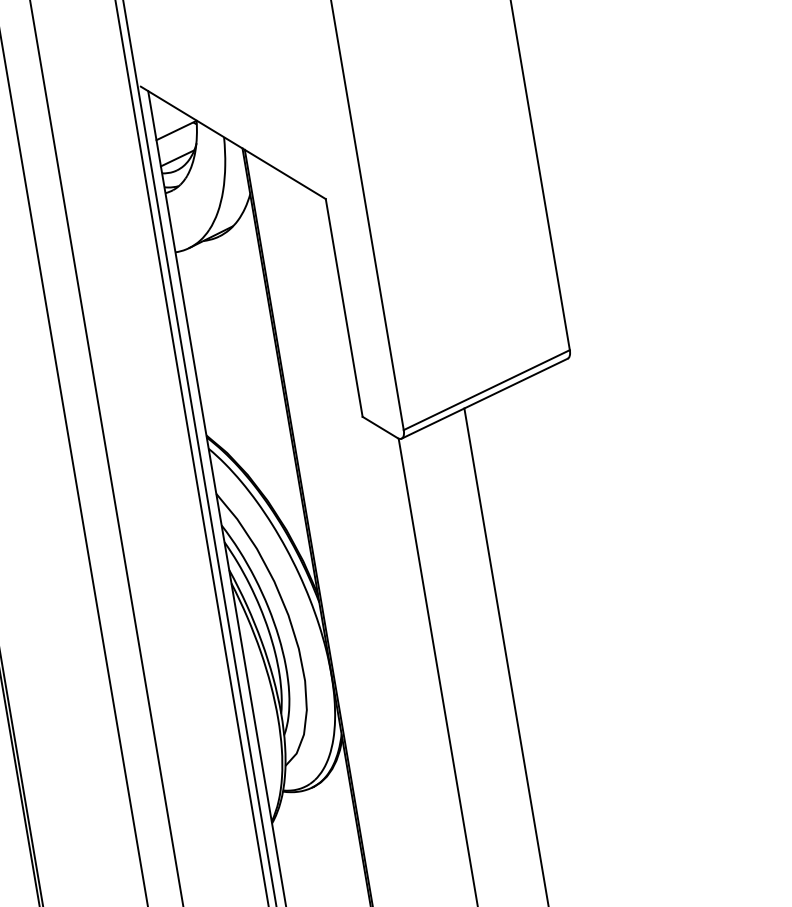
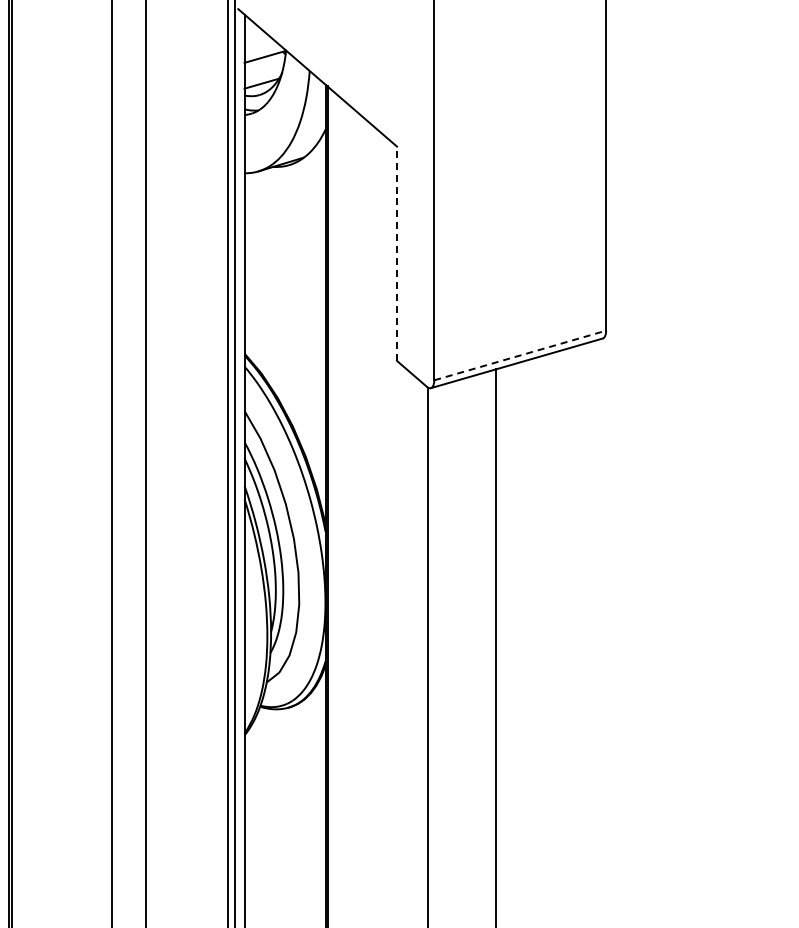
line: (344, 307) -> (397, 253), solid -> dashed
line: (487, 390) -> (520, 355), solid -> dashed

